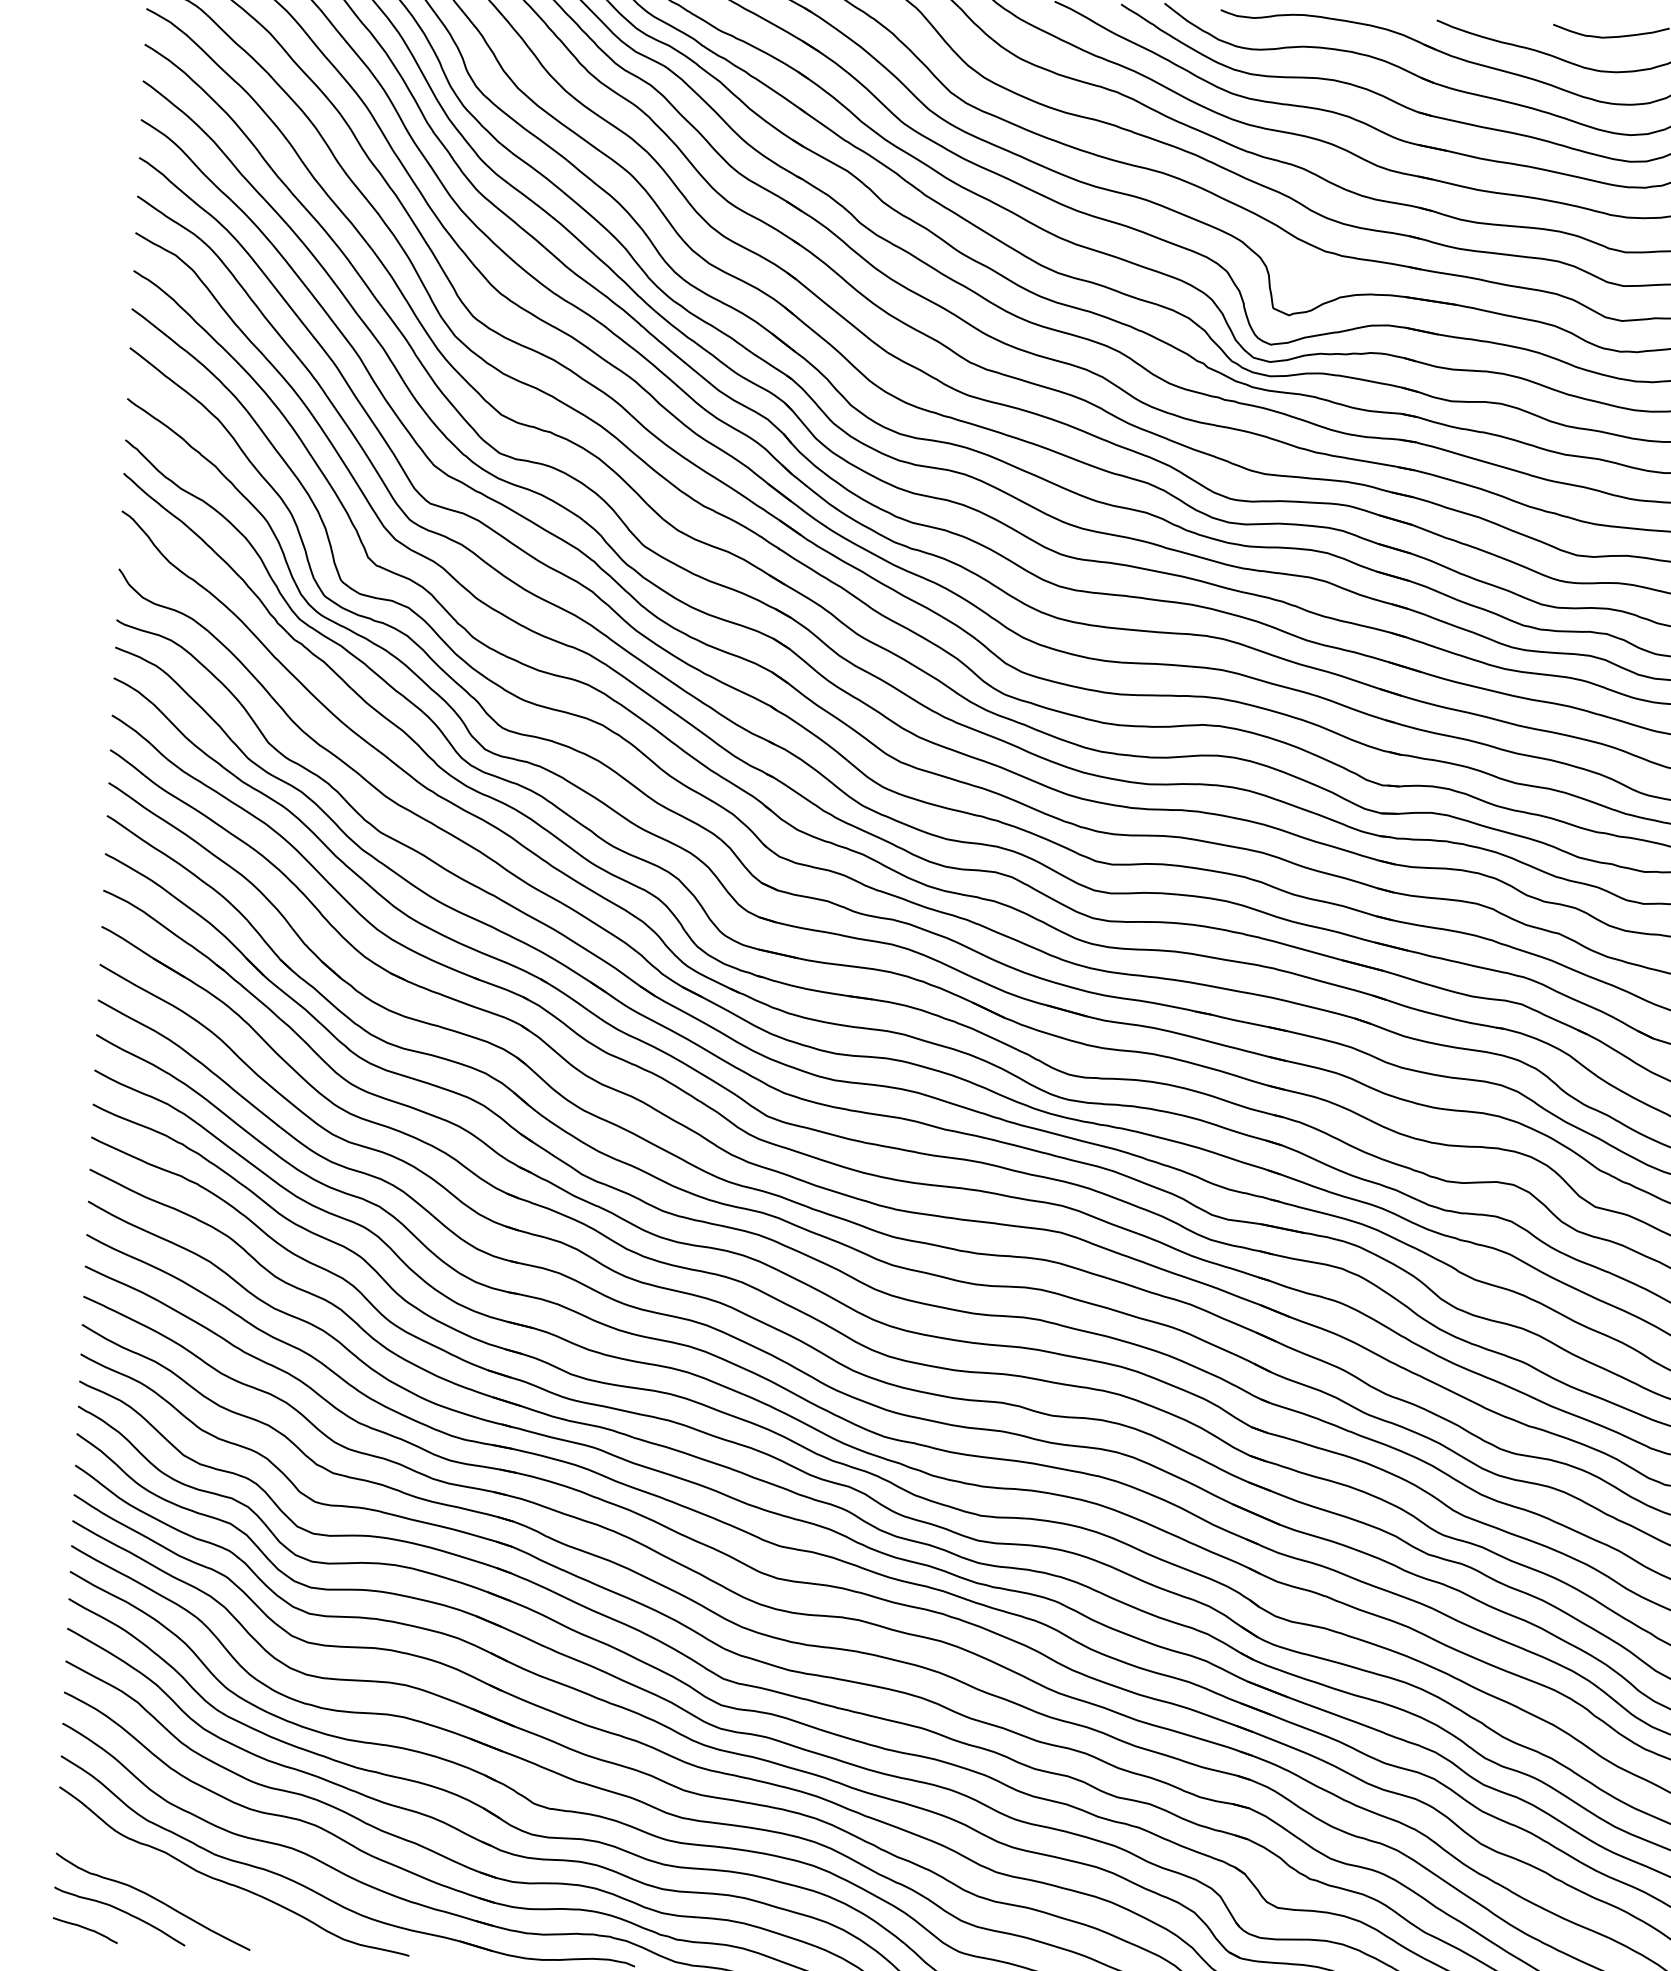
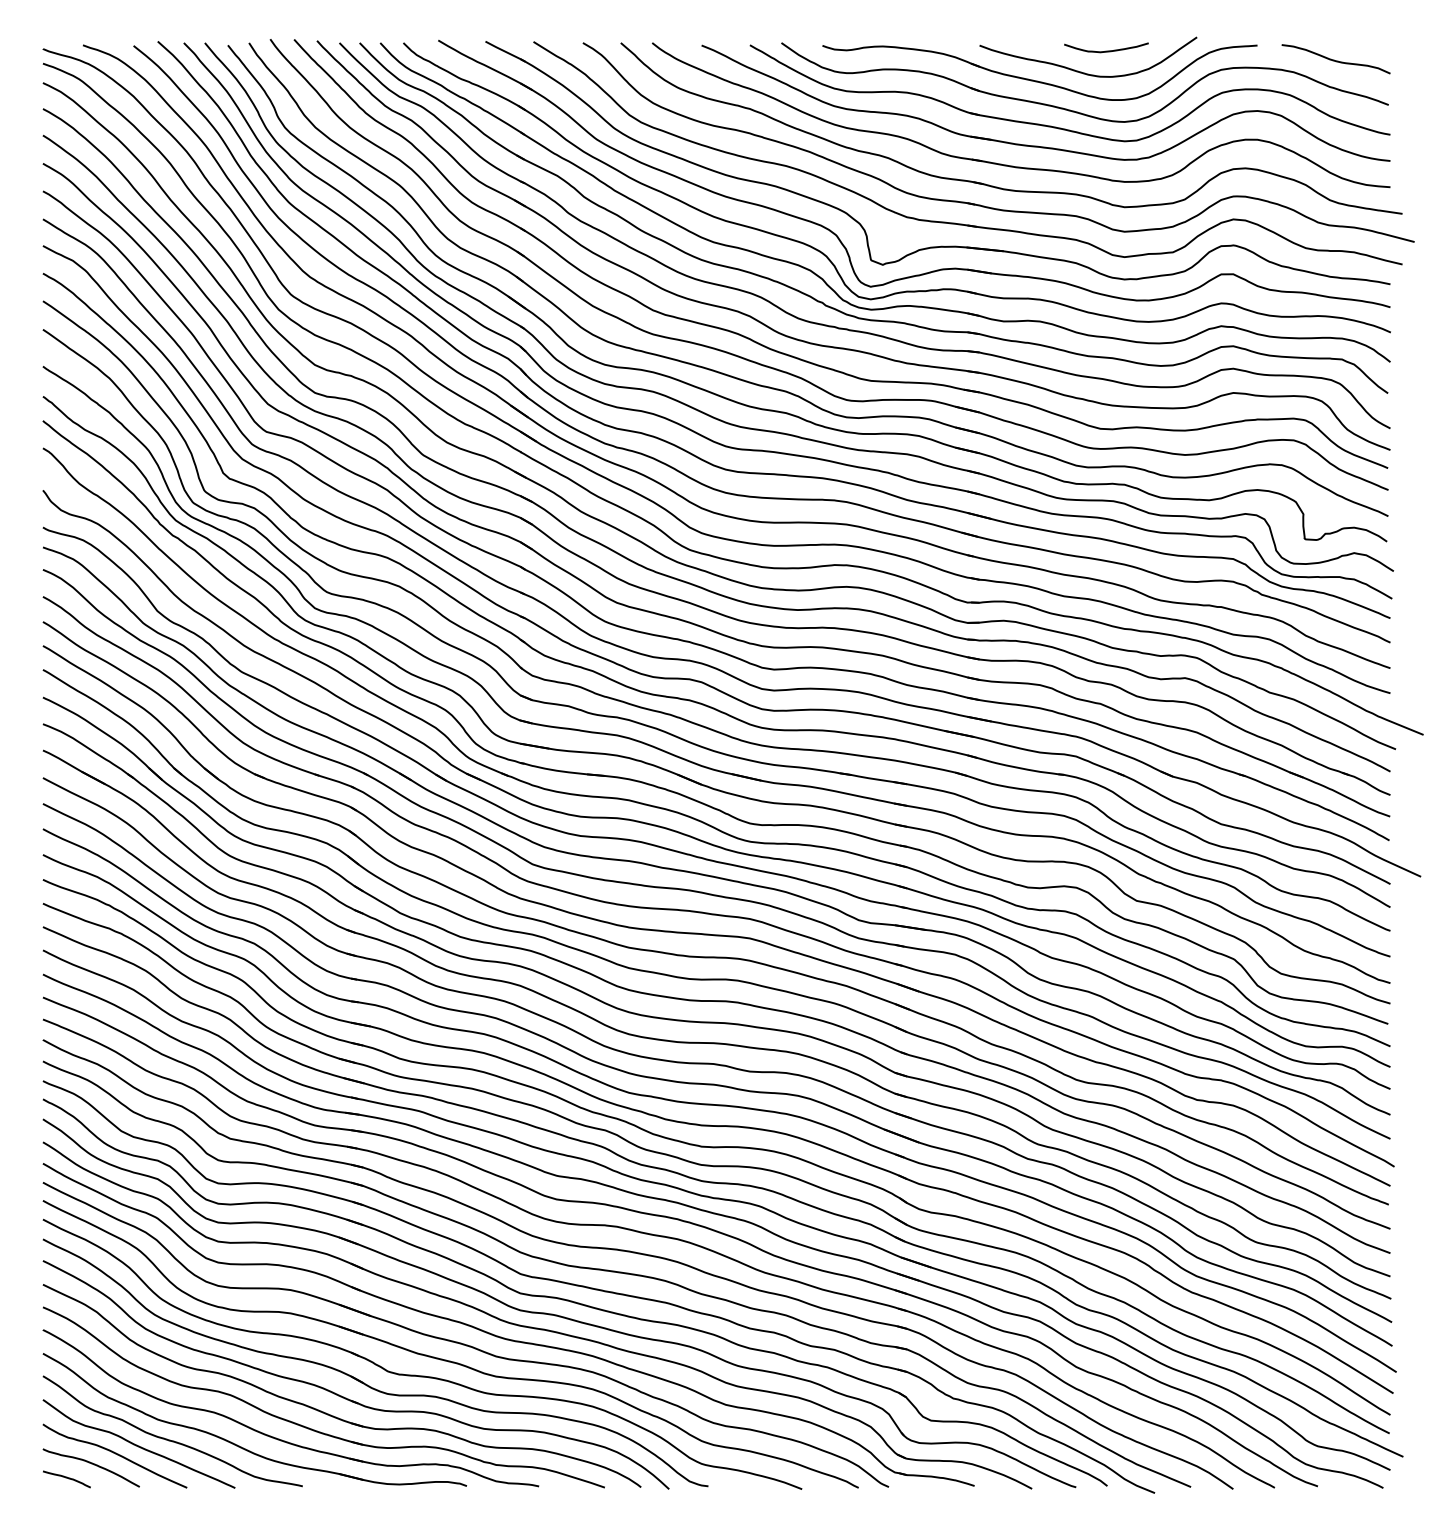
curve: (186, 1888) -> (138, 1445), added

